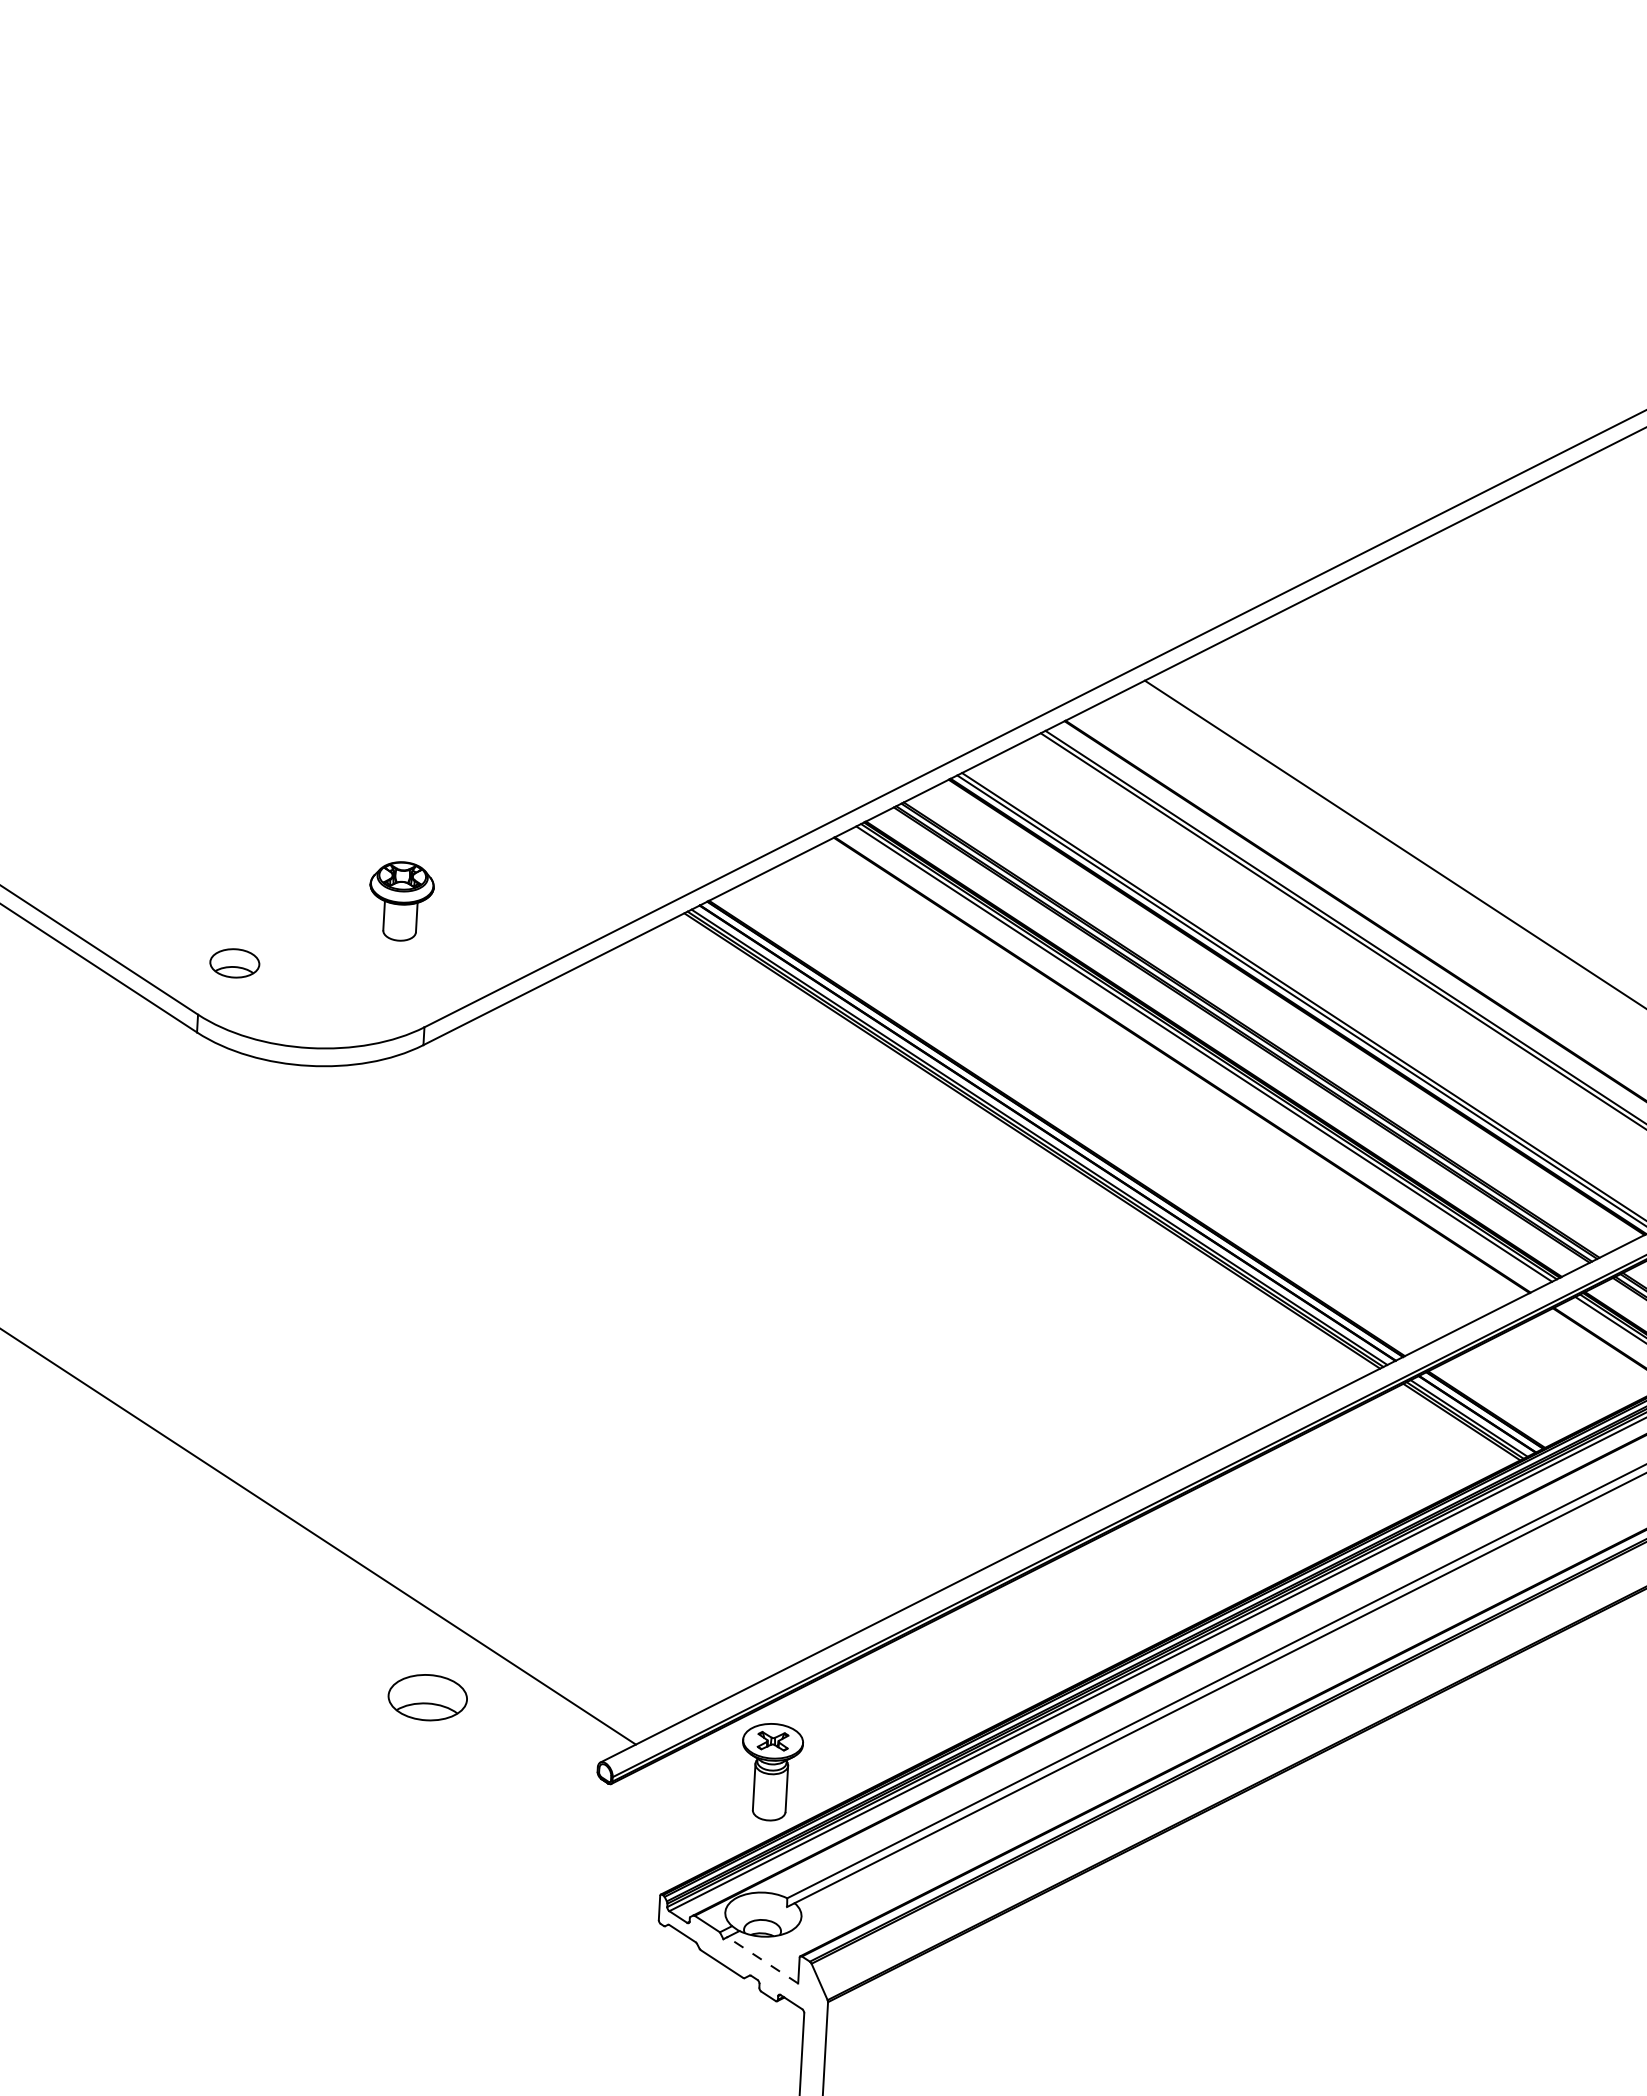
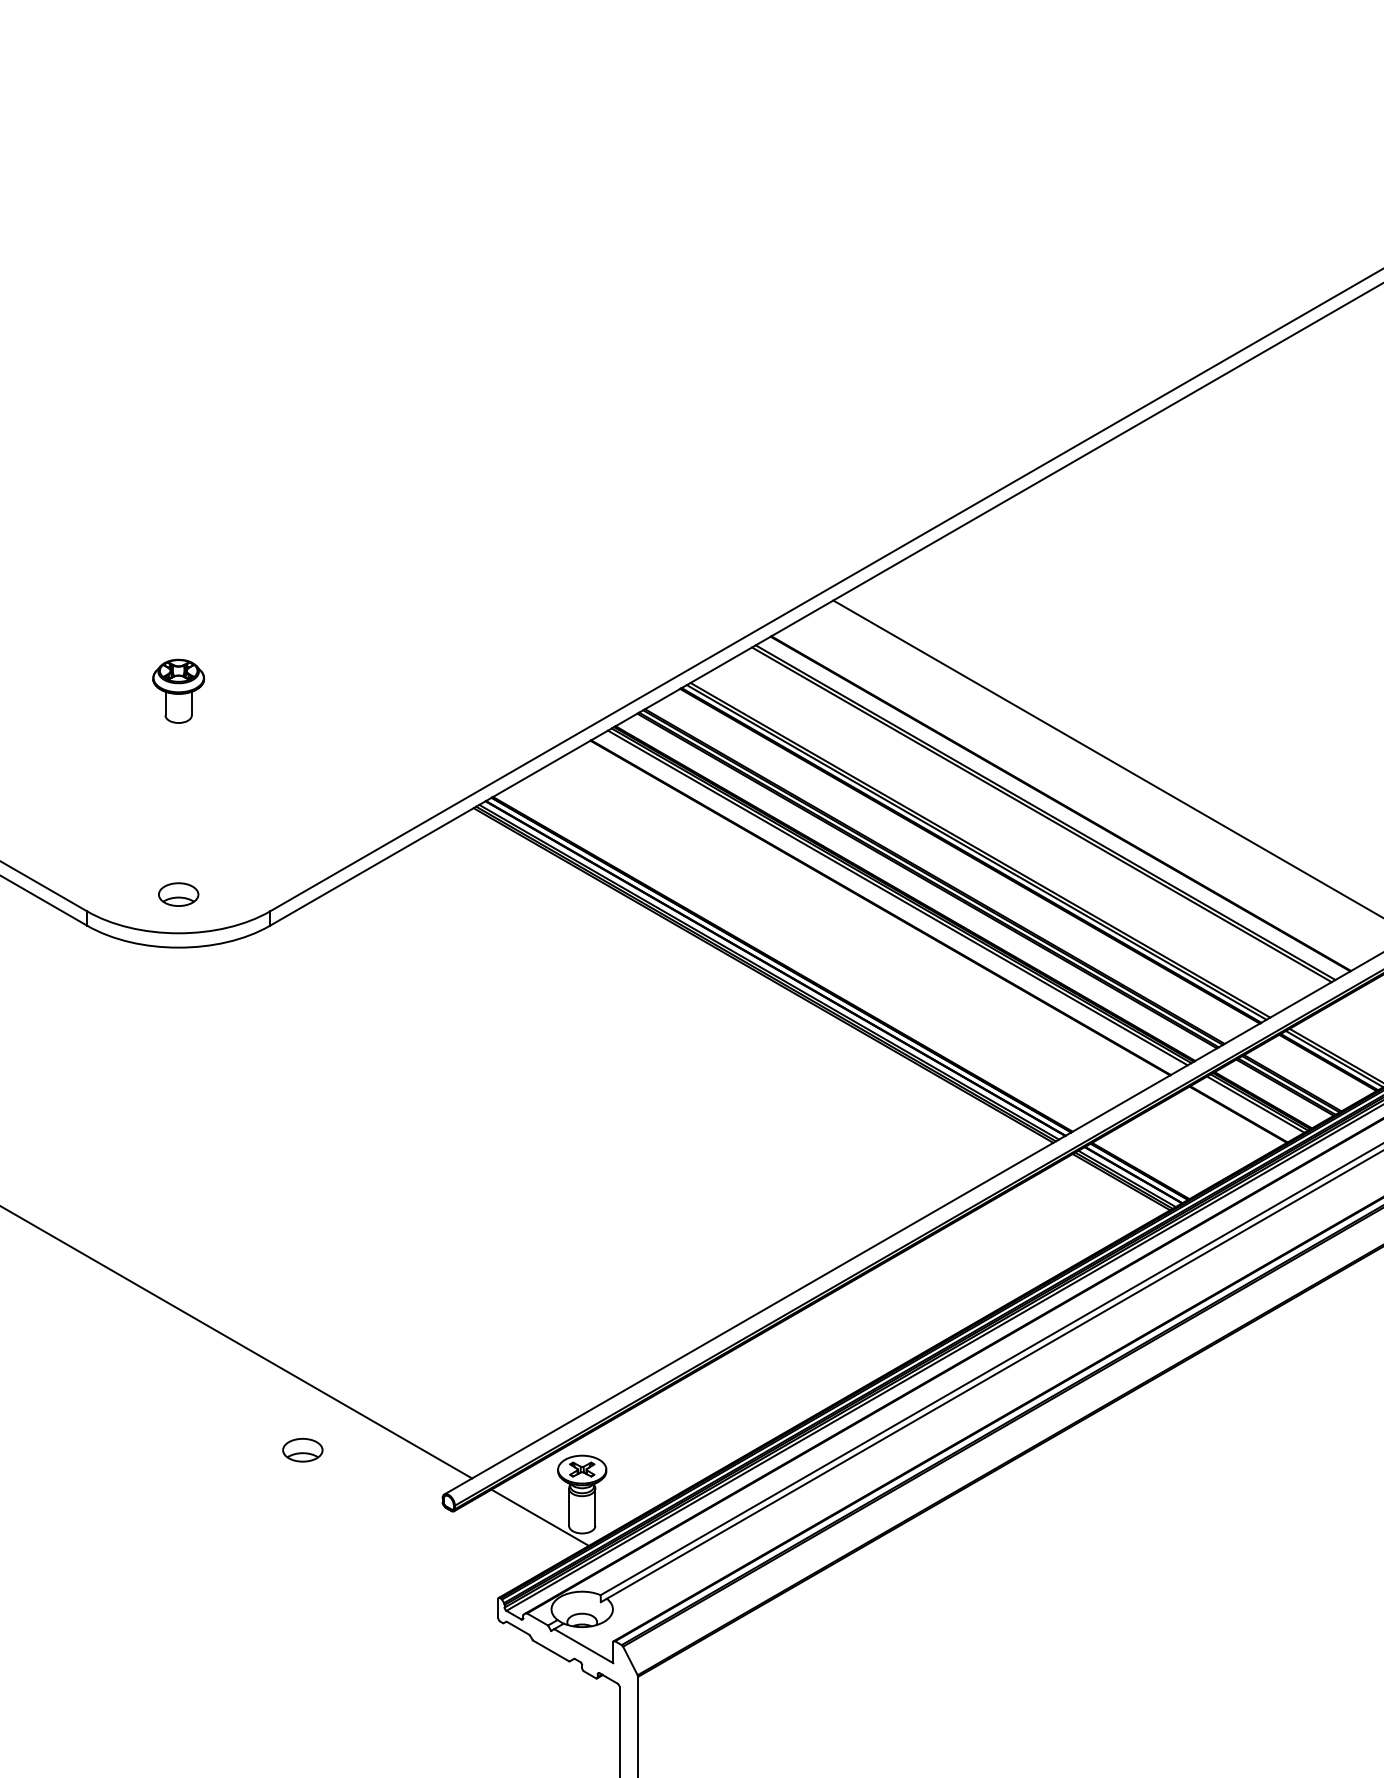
part: (401, 900) -> (178, 690), moved
part: (234, 963) -> (178, 894), moved
part: (427, 1698) -> (302, 1450), size x0.62
line: (716, 1797) -> (539, 1517), added
line: (762, 1959) -> (583, 1645), dashed -> solid

